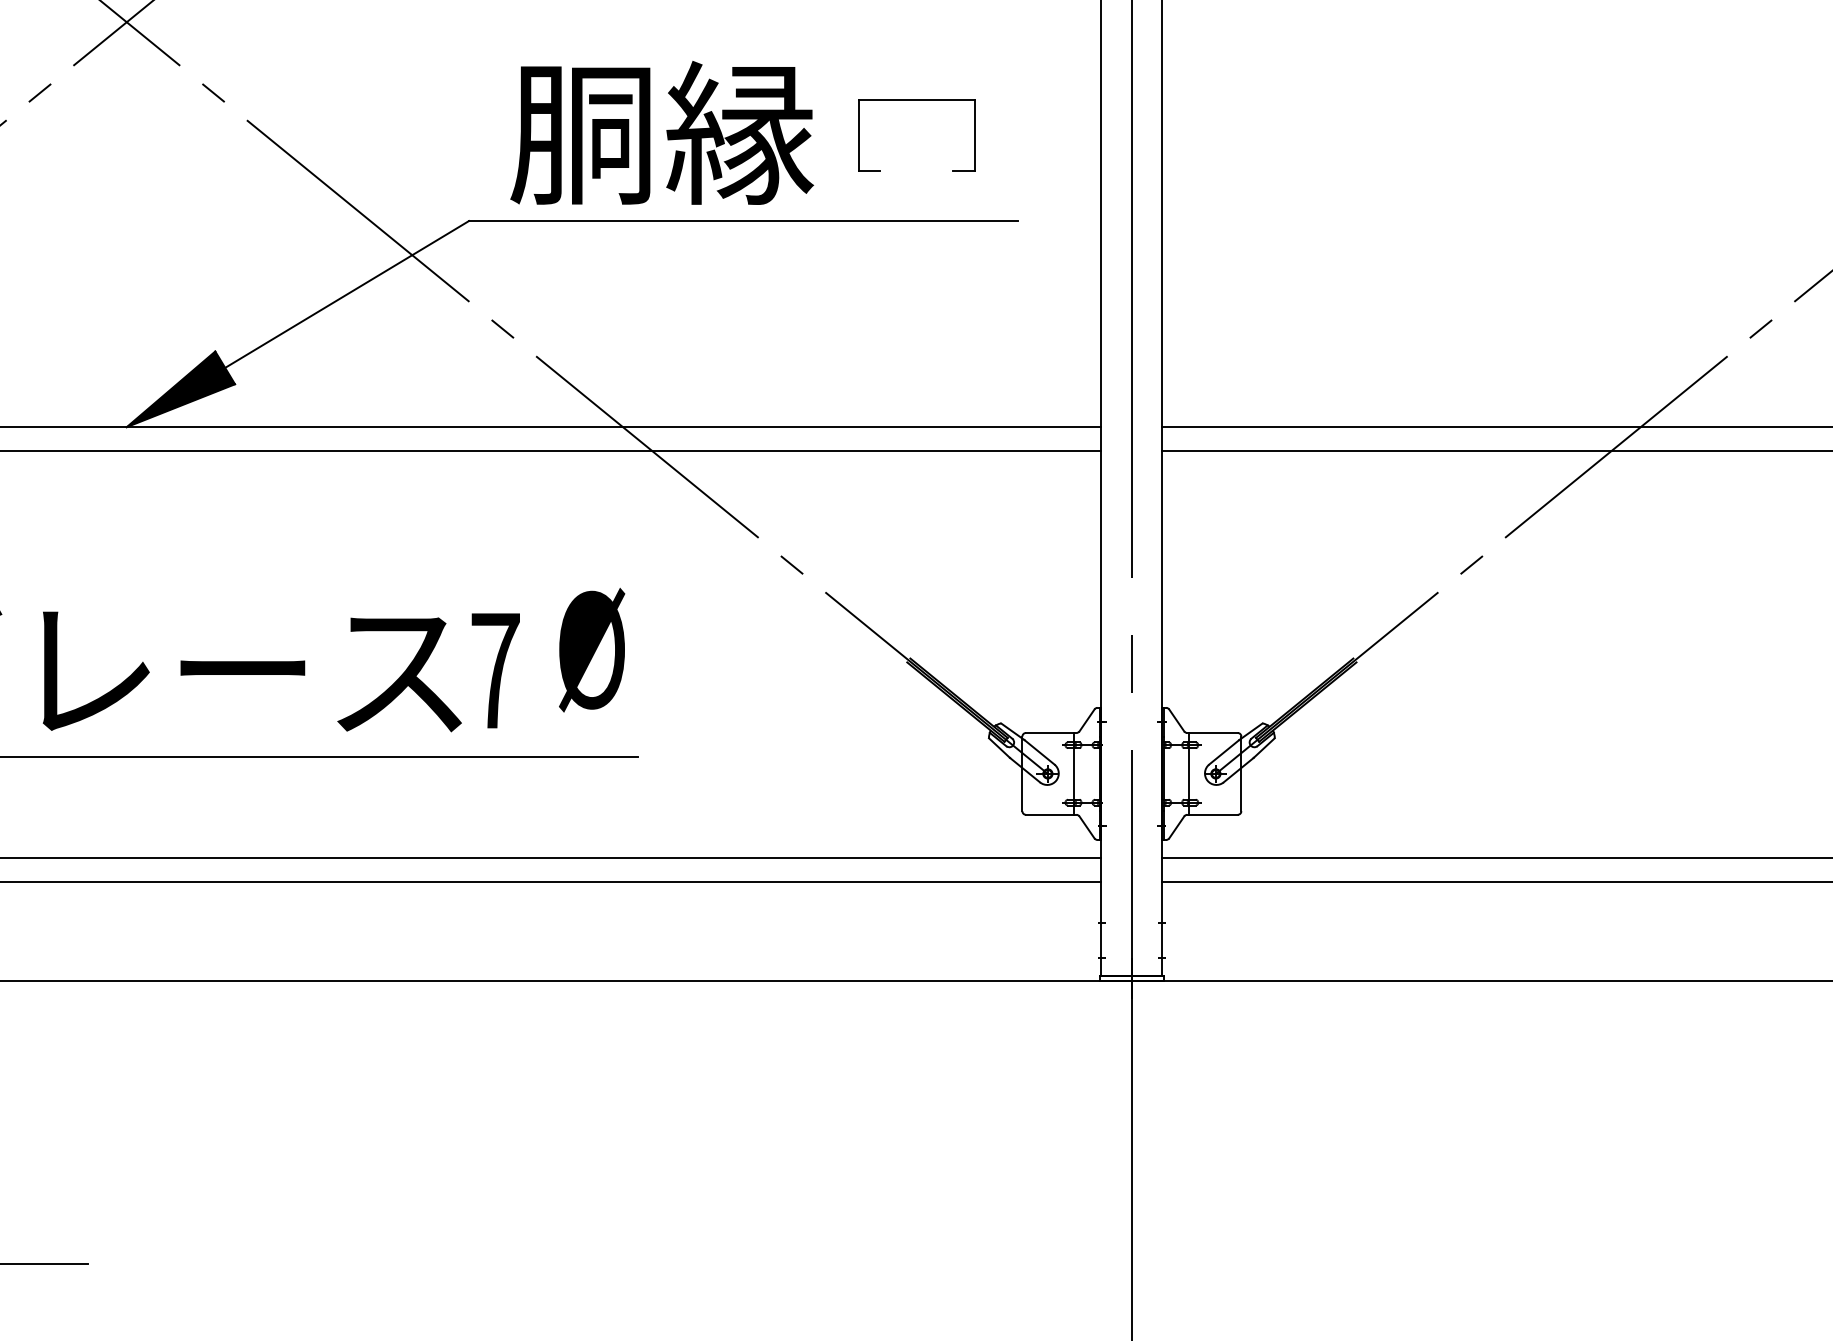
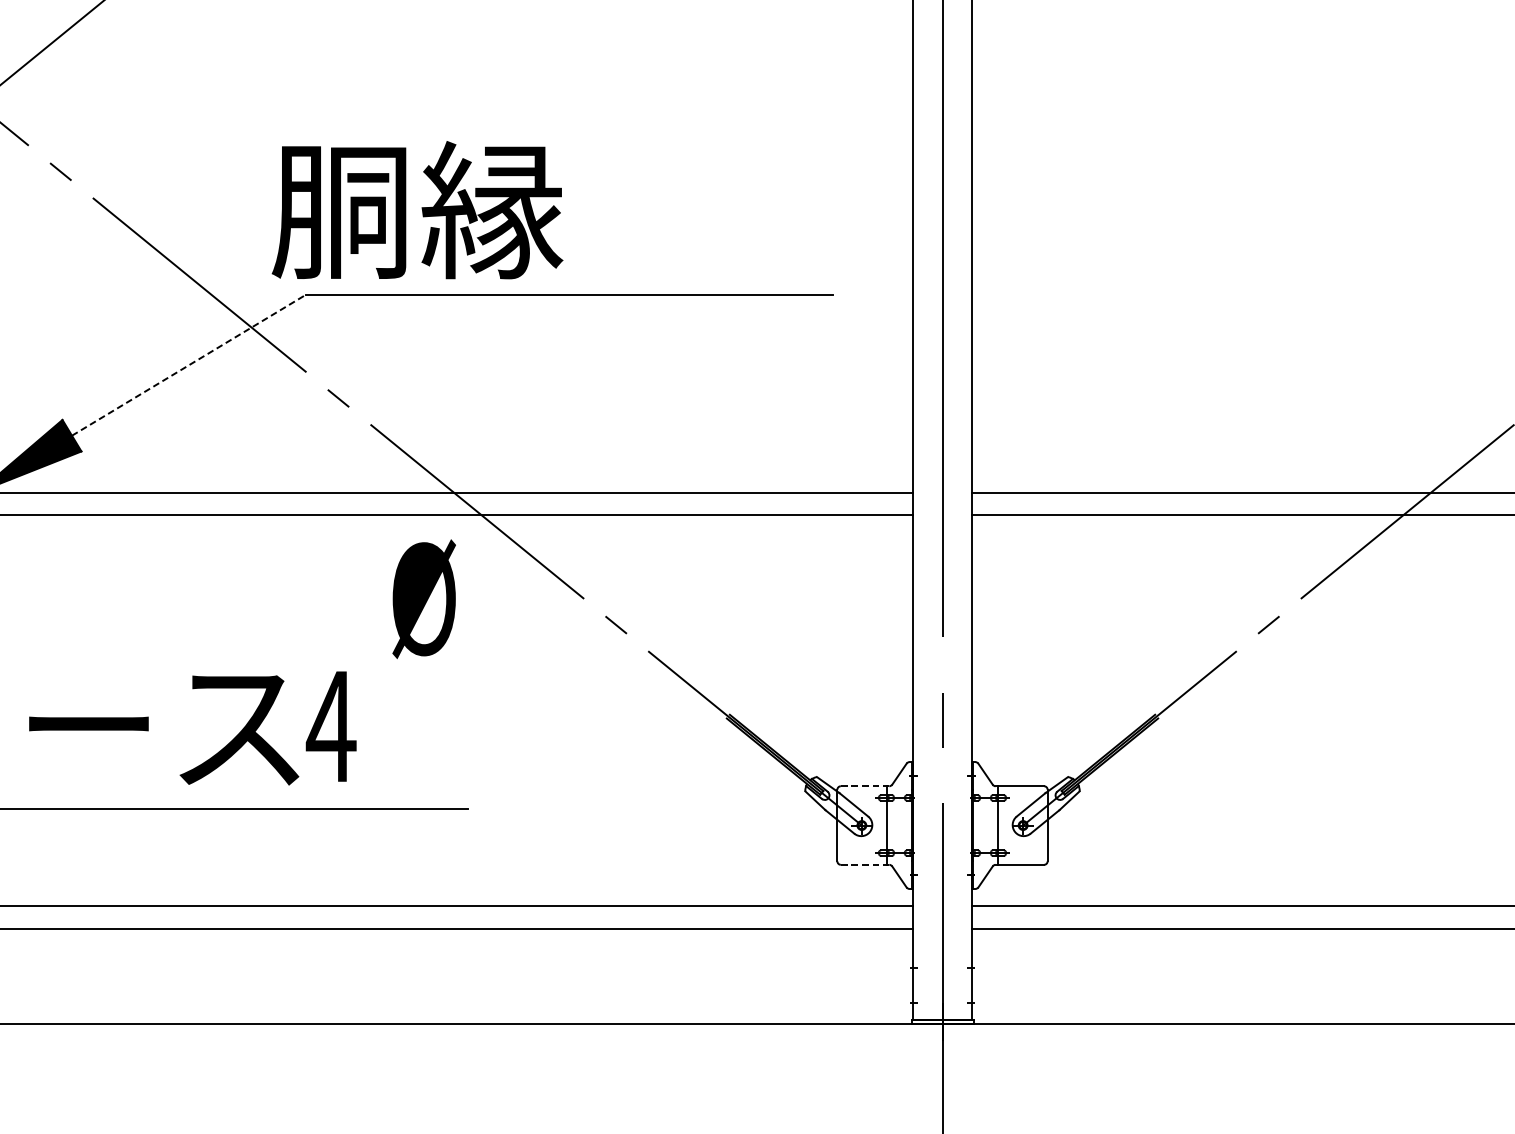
part: (916, 100) -> (735, 178), removed
text: (662, 132) -> (417, 209), moved
line: (347, 294) -> (189, 365), solid -> dashed
text: (592, 649) -> (424, 598), moved
text: (494, 670) -> (330, 726), 7 -> 4
line: (1051, 732) -> (865, 785), solid -> dashed
line: (1051, 814) -> (865, 864), solid -> dashed

